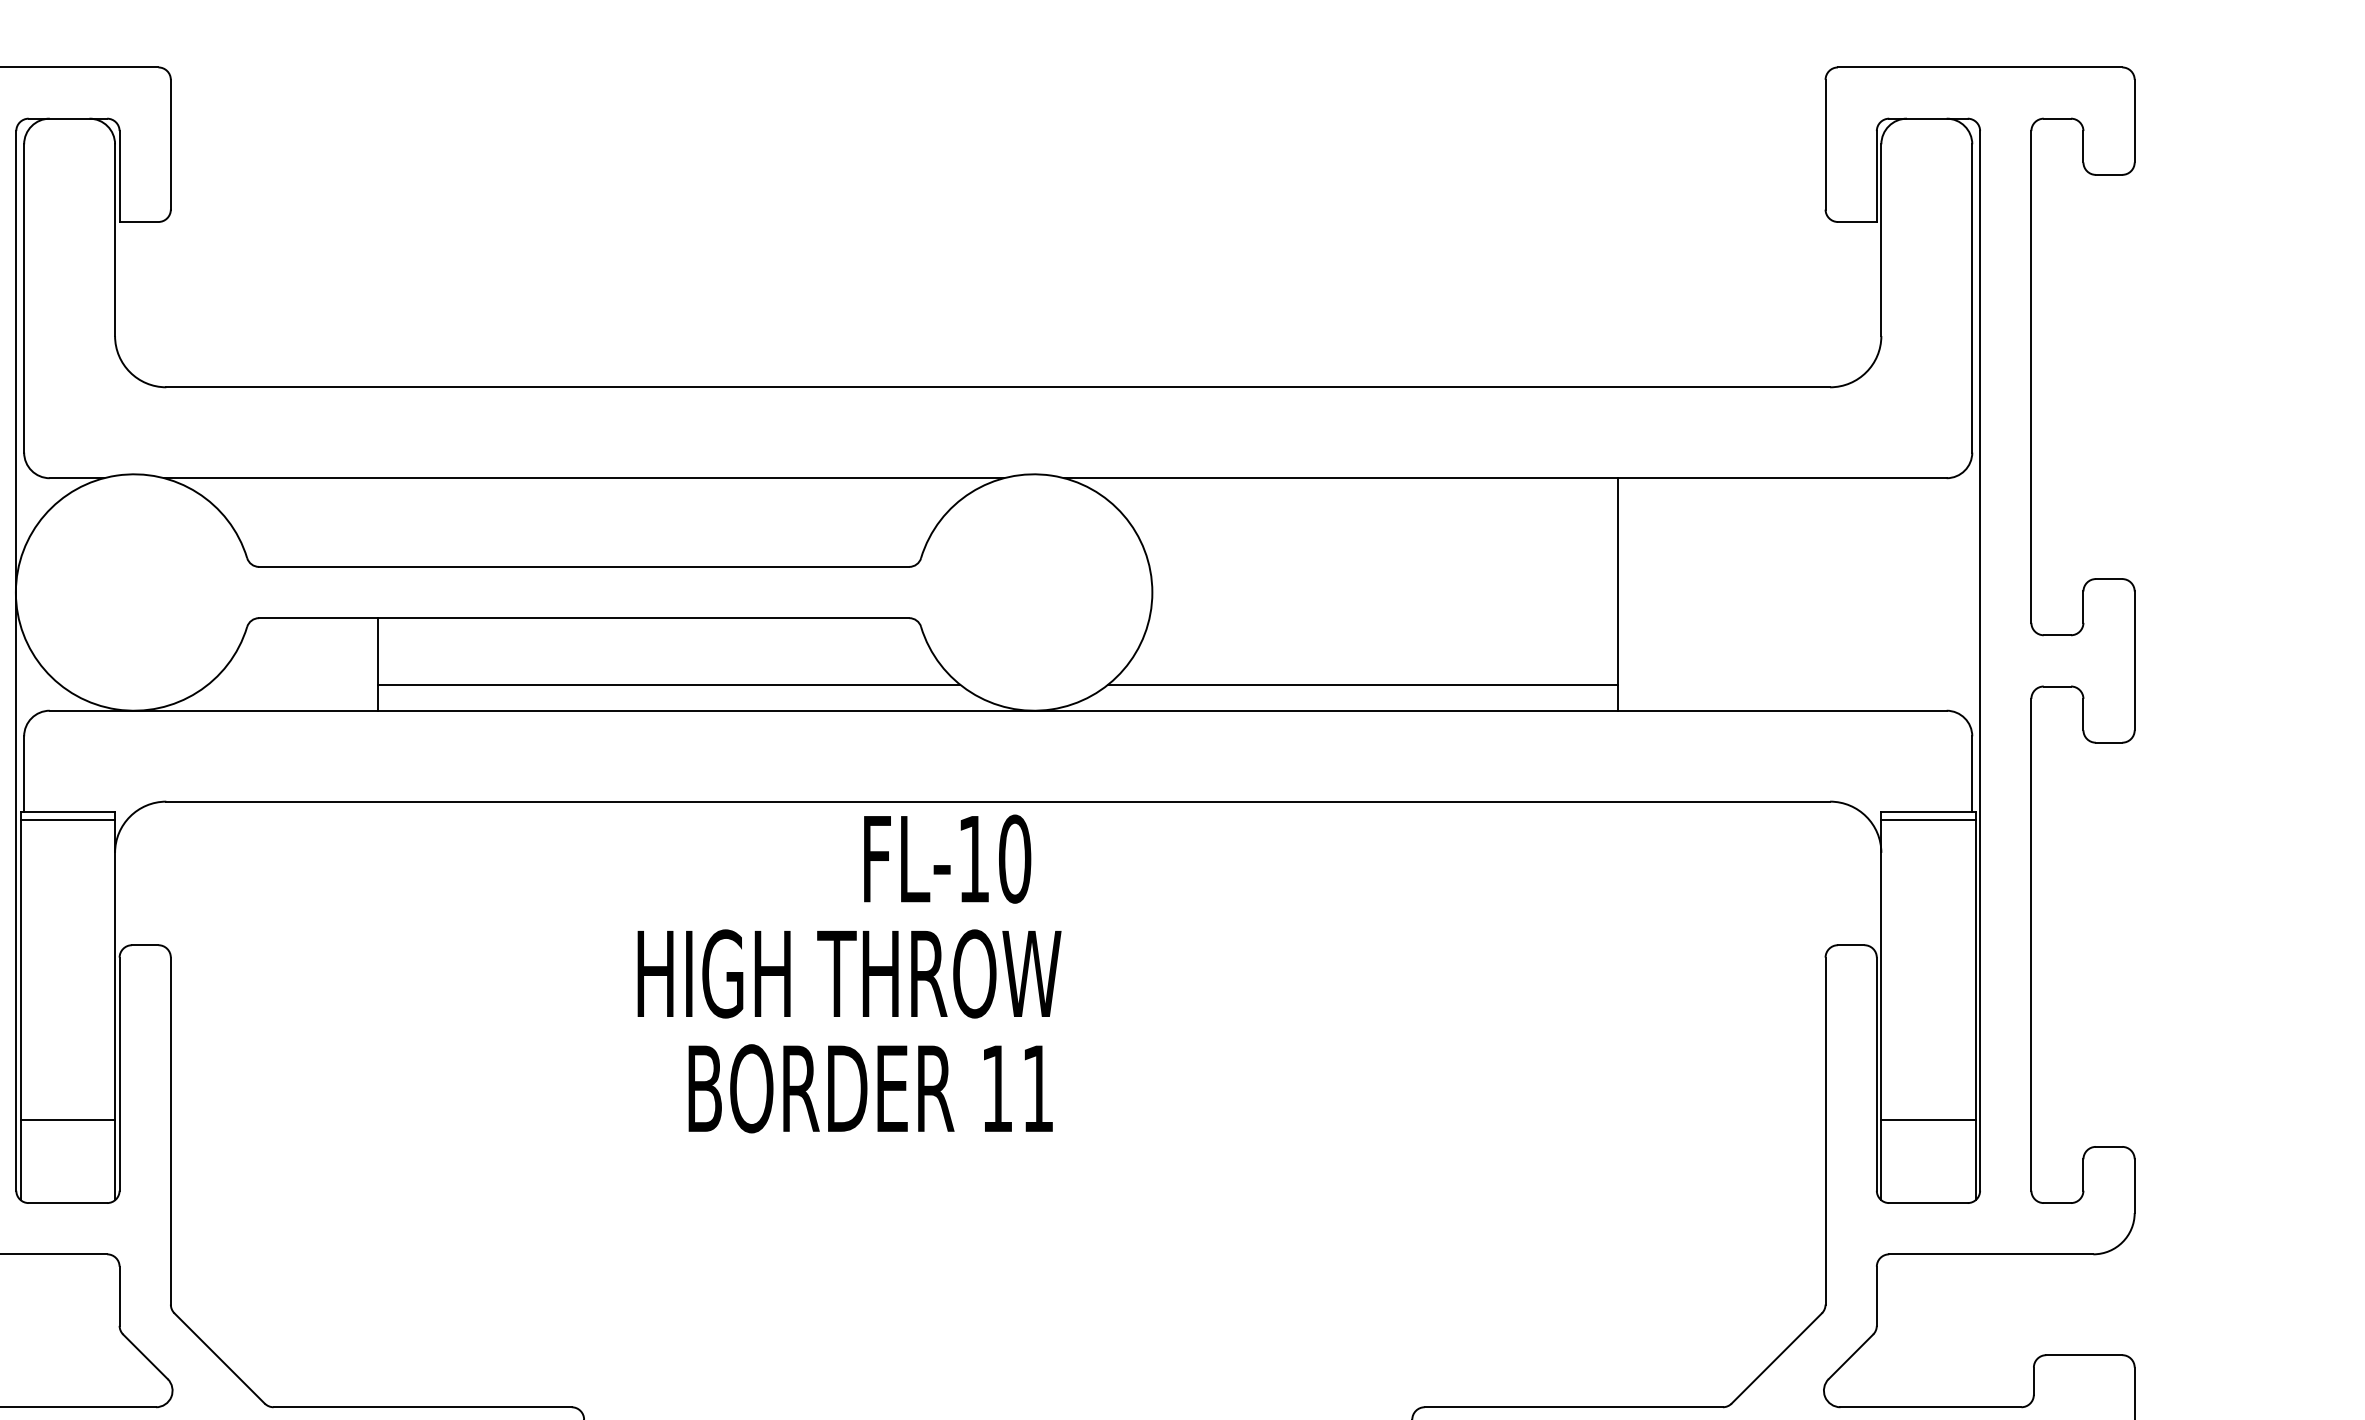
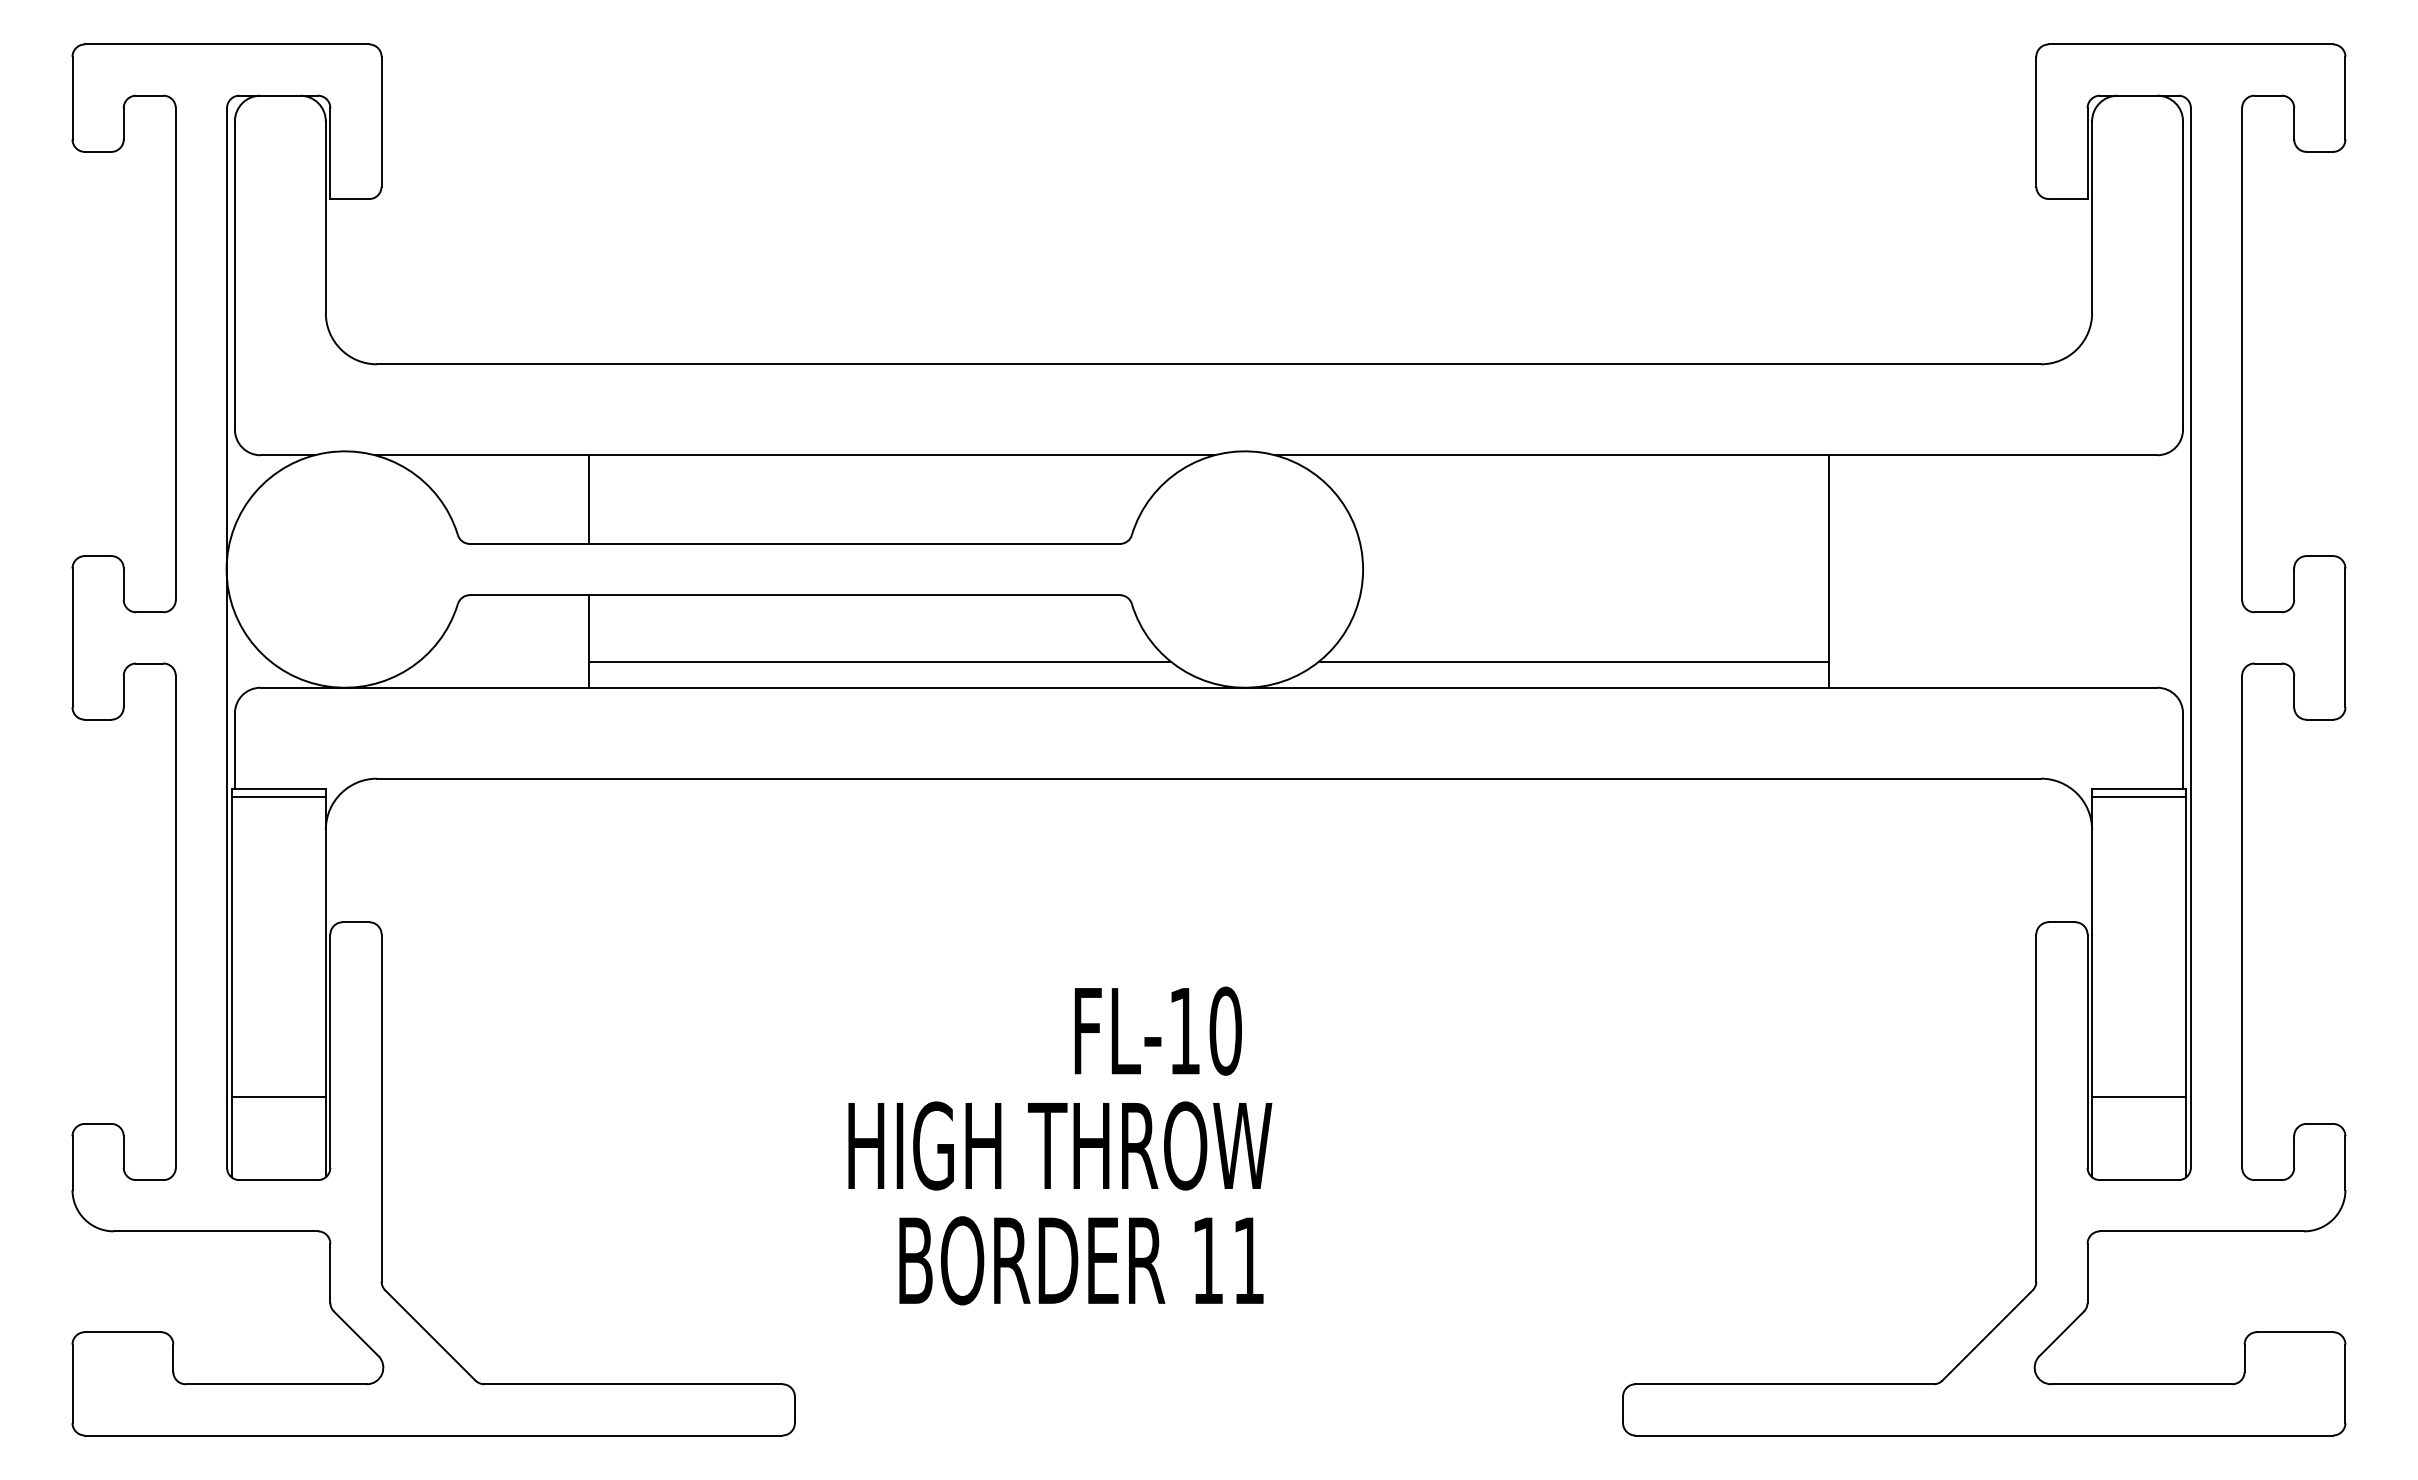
line: (378, 522) -> (589, 499), added
text: (849, 973) -> (1060, 1145), moved

